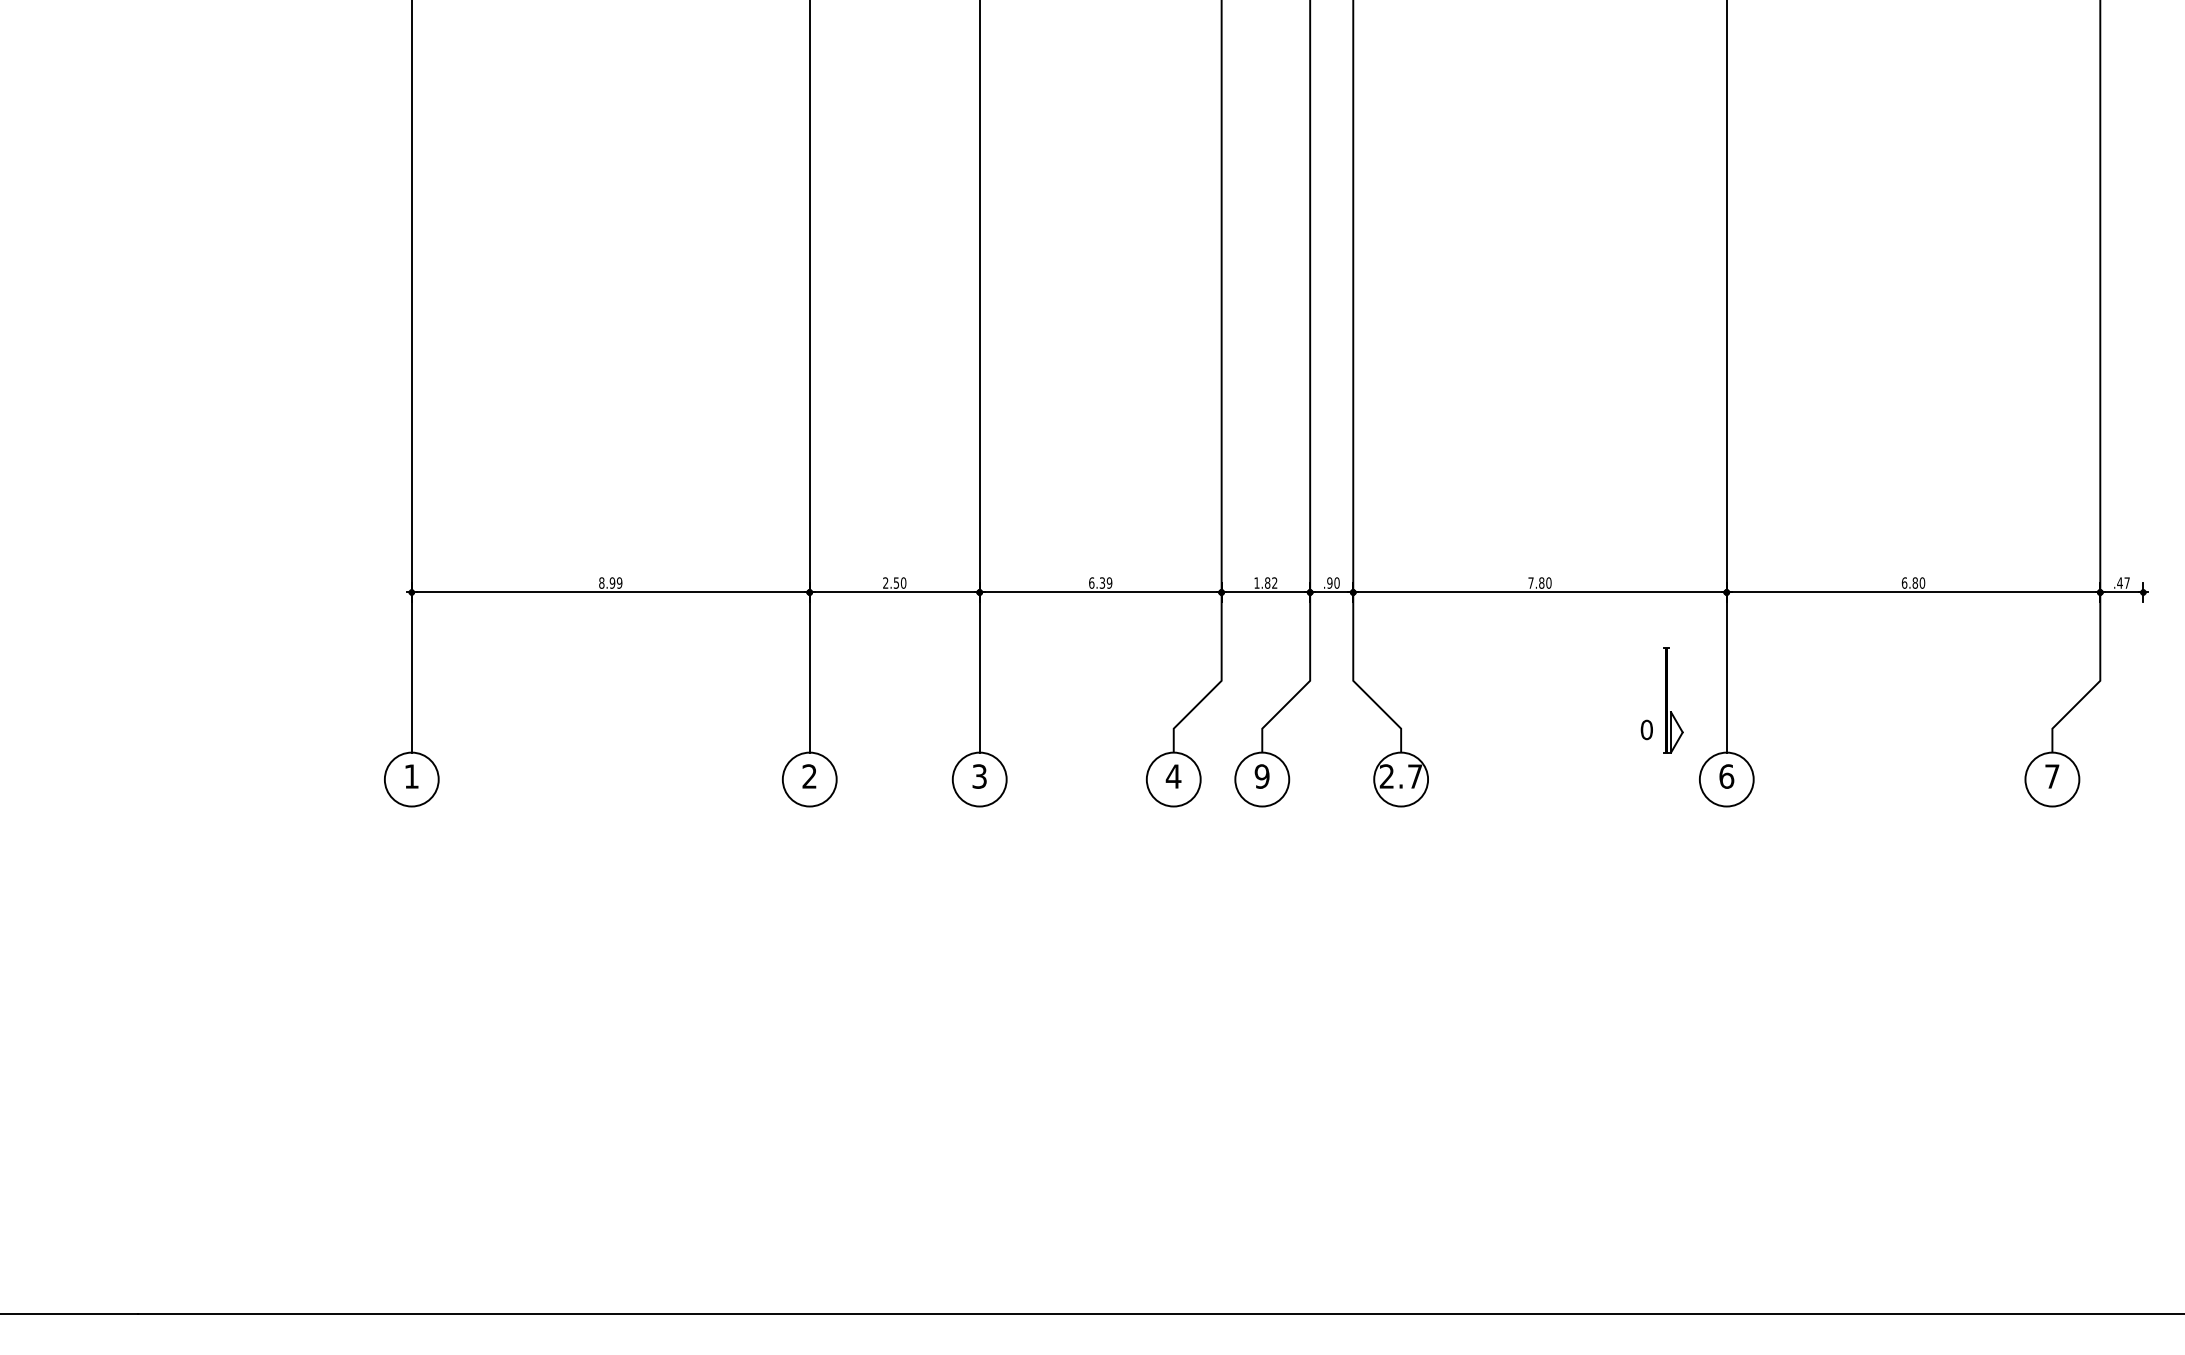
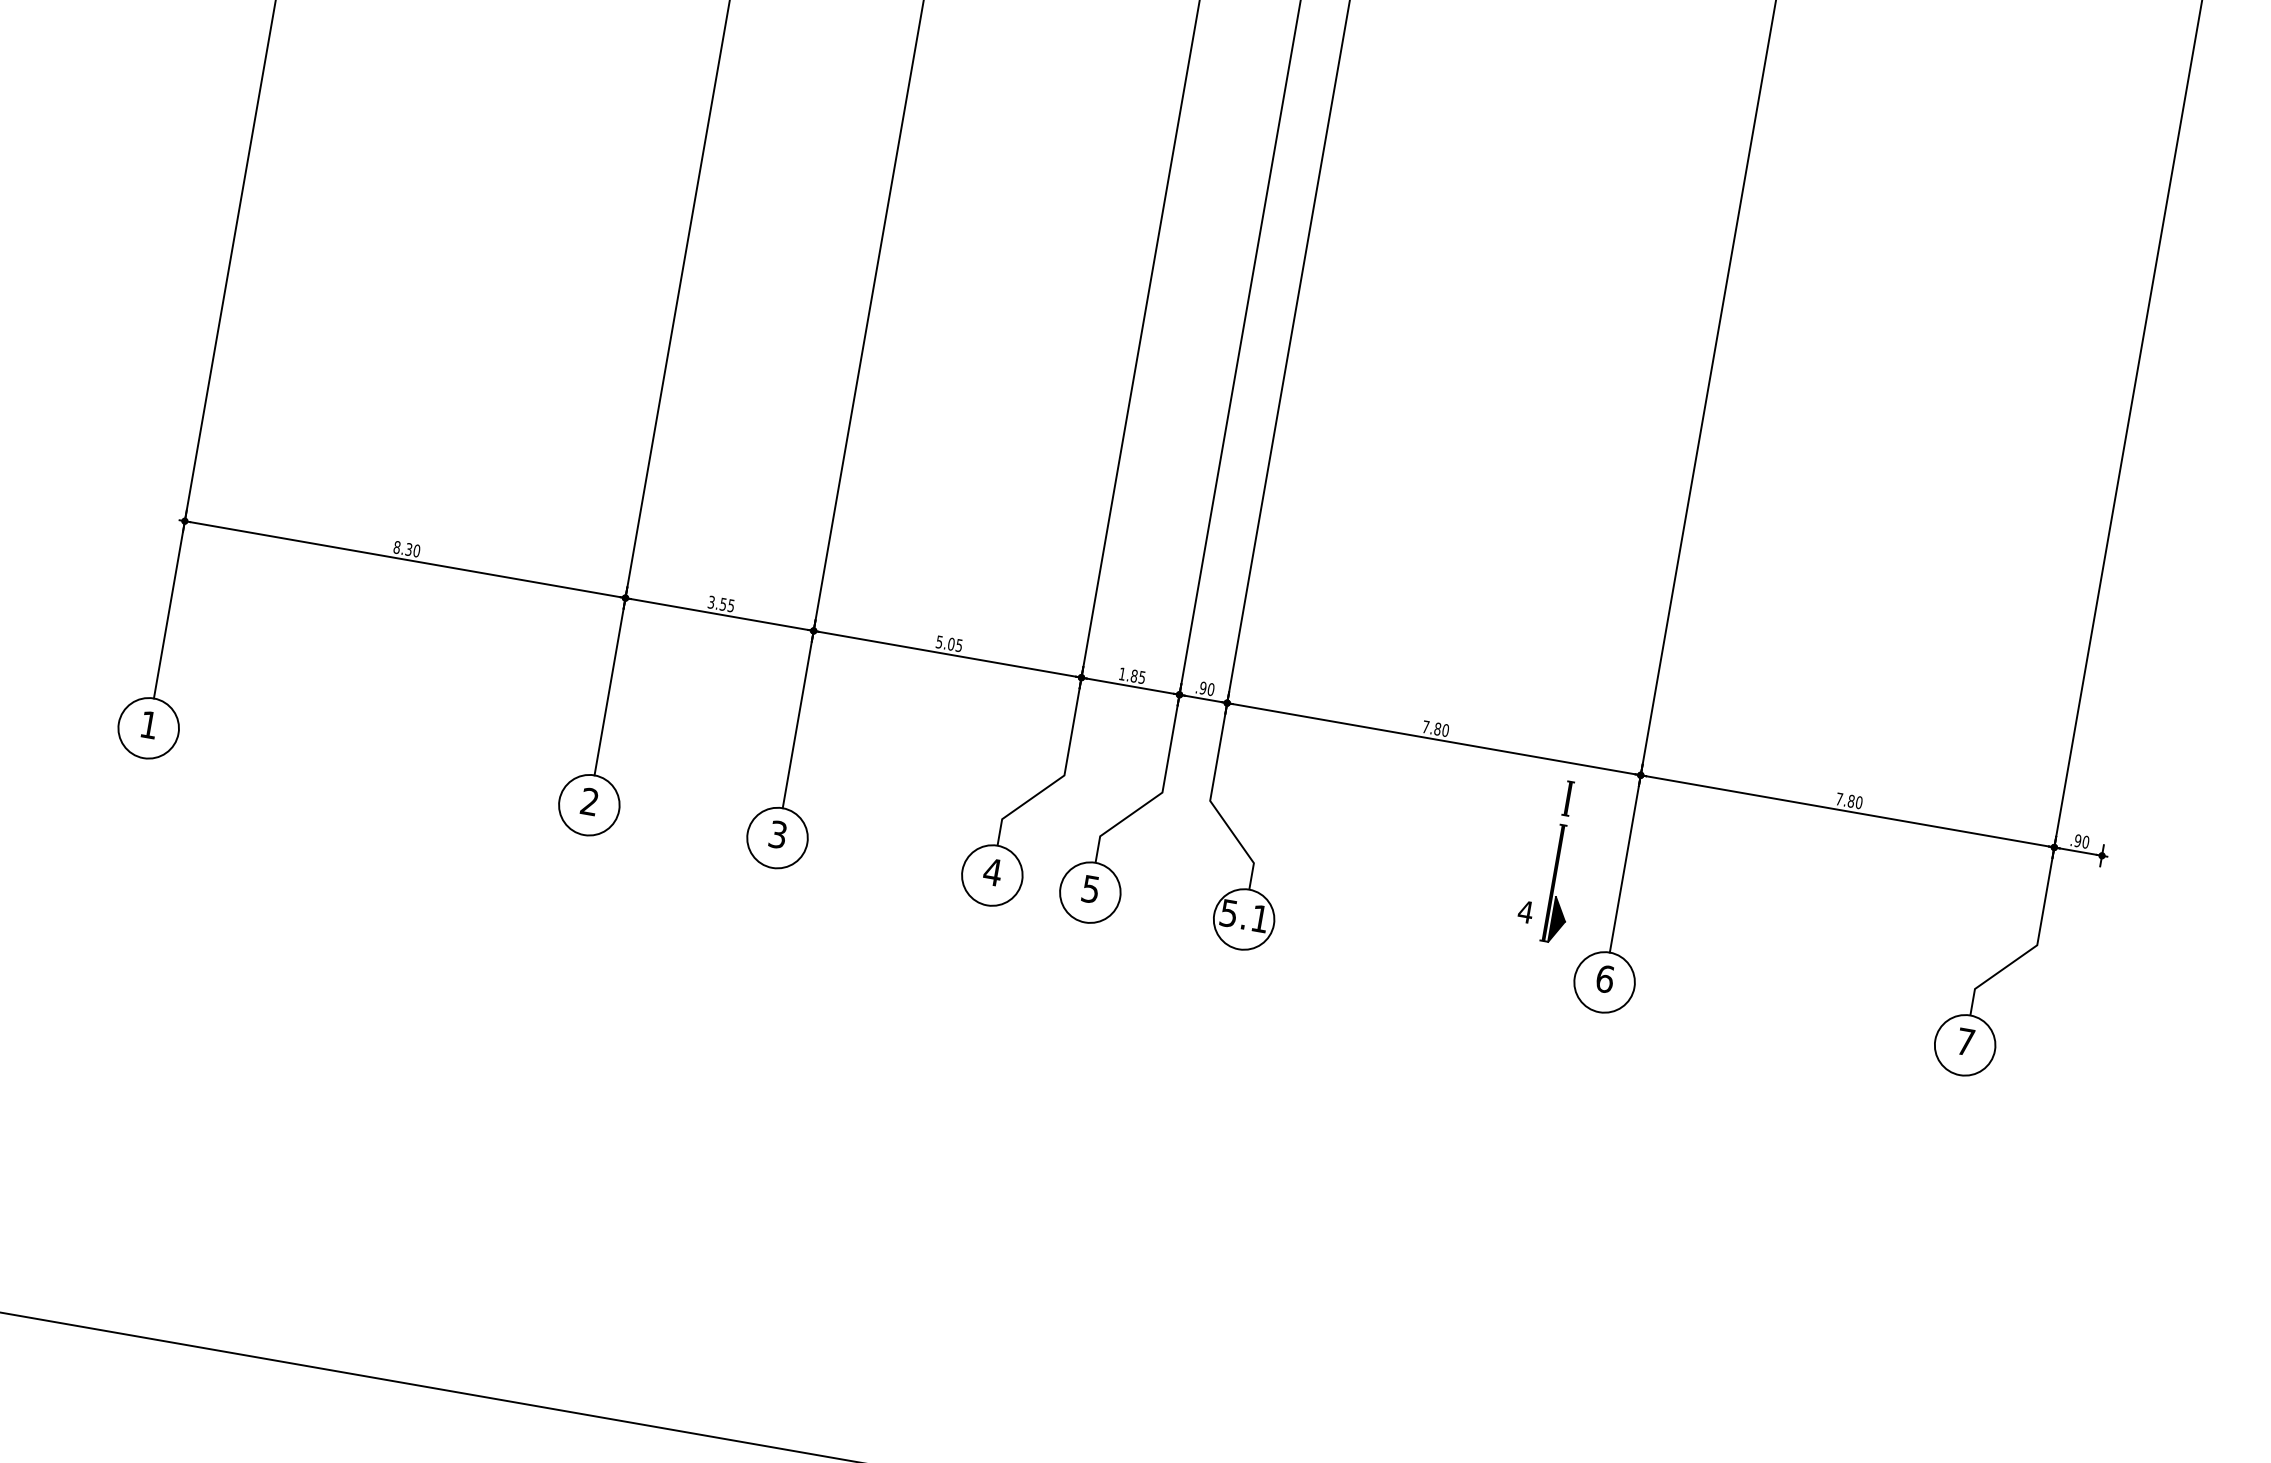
text: (615, 582) -> (412, 549), 8.99 -> 8.30
text: (894, 582) -> (721, 603), 2.50 -> 3.55
text: (1100, 582) -> (949, 643), 6.39 -> 5.05
text: (1274, 582) -> (1141, 676), 1.82 -> 1.85
text: (1904, 582) -> (1839, 798), 6.80 -> 7.80
text: (2123, 582) -> (2081, 840), .47 -> .90
part: (1666, 623) -> (1568, 797), added
text: (1646, 729) -> (1525, 911), 0 -> 4
fill: (1676, 732) -> (1558, 920), added
text: (1261, 776) -> (1090, 889), 9 -> 5
text: (1400, 776) -> (1243, 915), 2.7 -> 5.1

